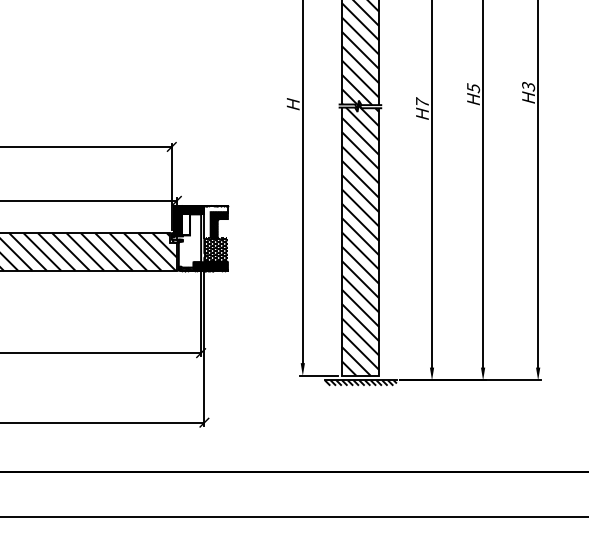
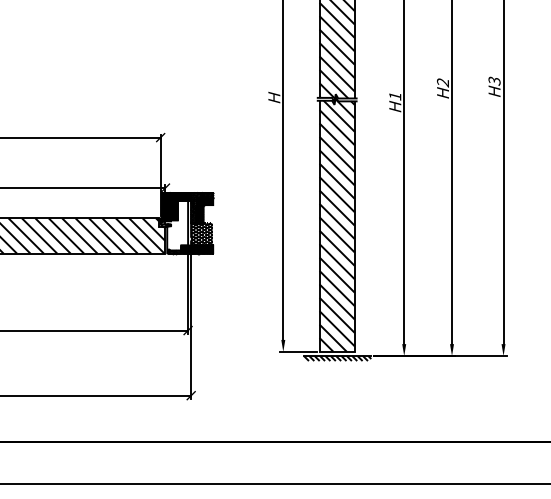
text: (473, 88) -> (443, 82), H5 -> H2
text: (422, 102) -> (395, 96), 7 -> 1
hatch: (215, 222) -> (201, 208), added
hatch: (186, 224) -> (174, 210), added

